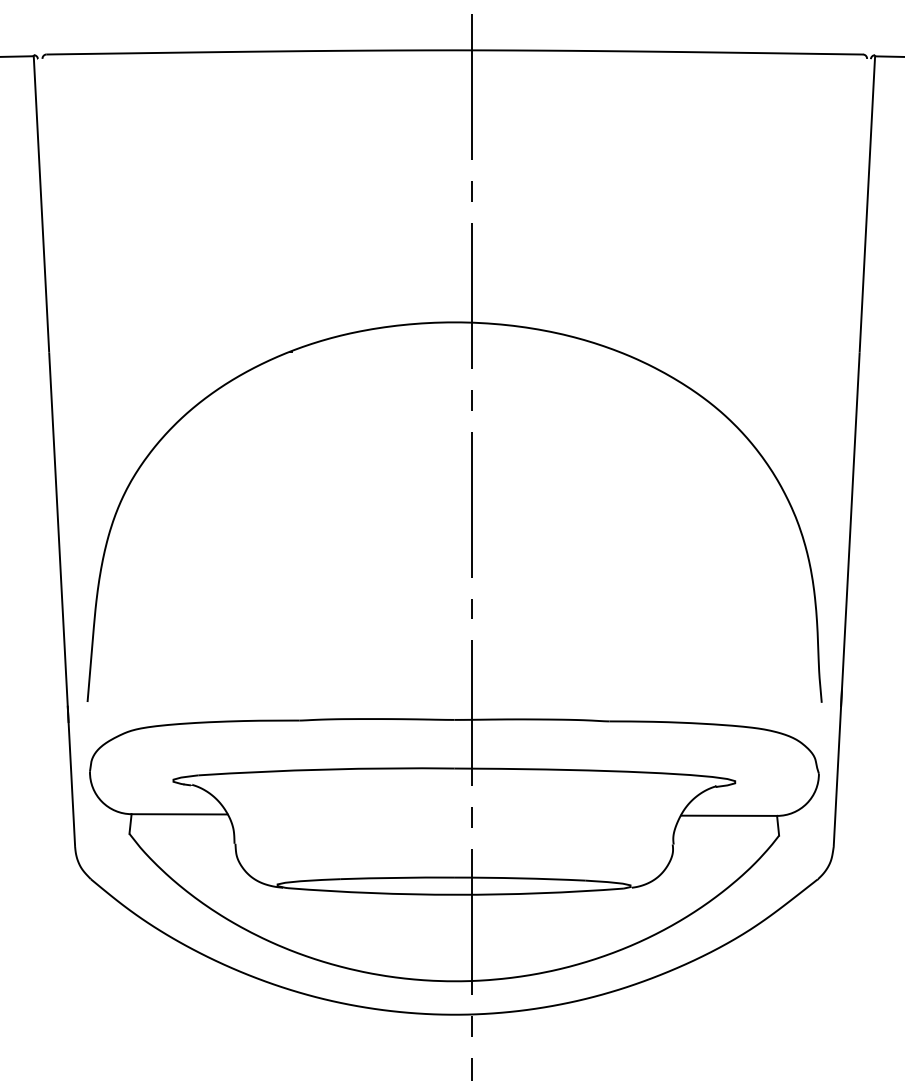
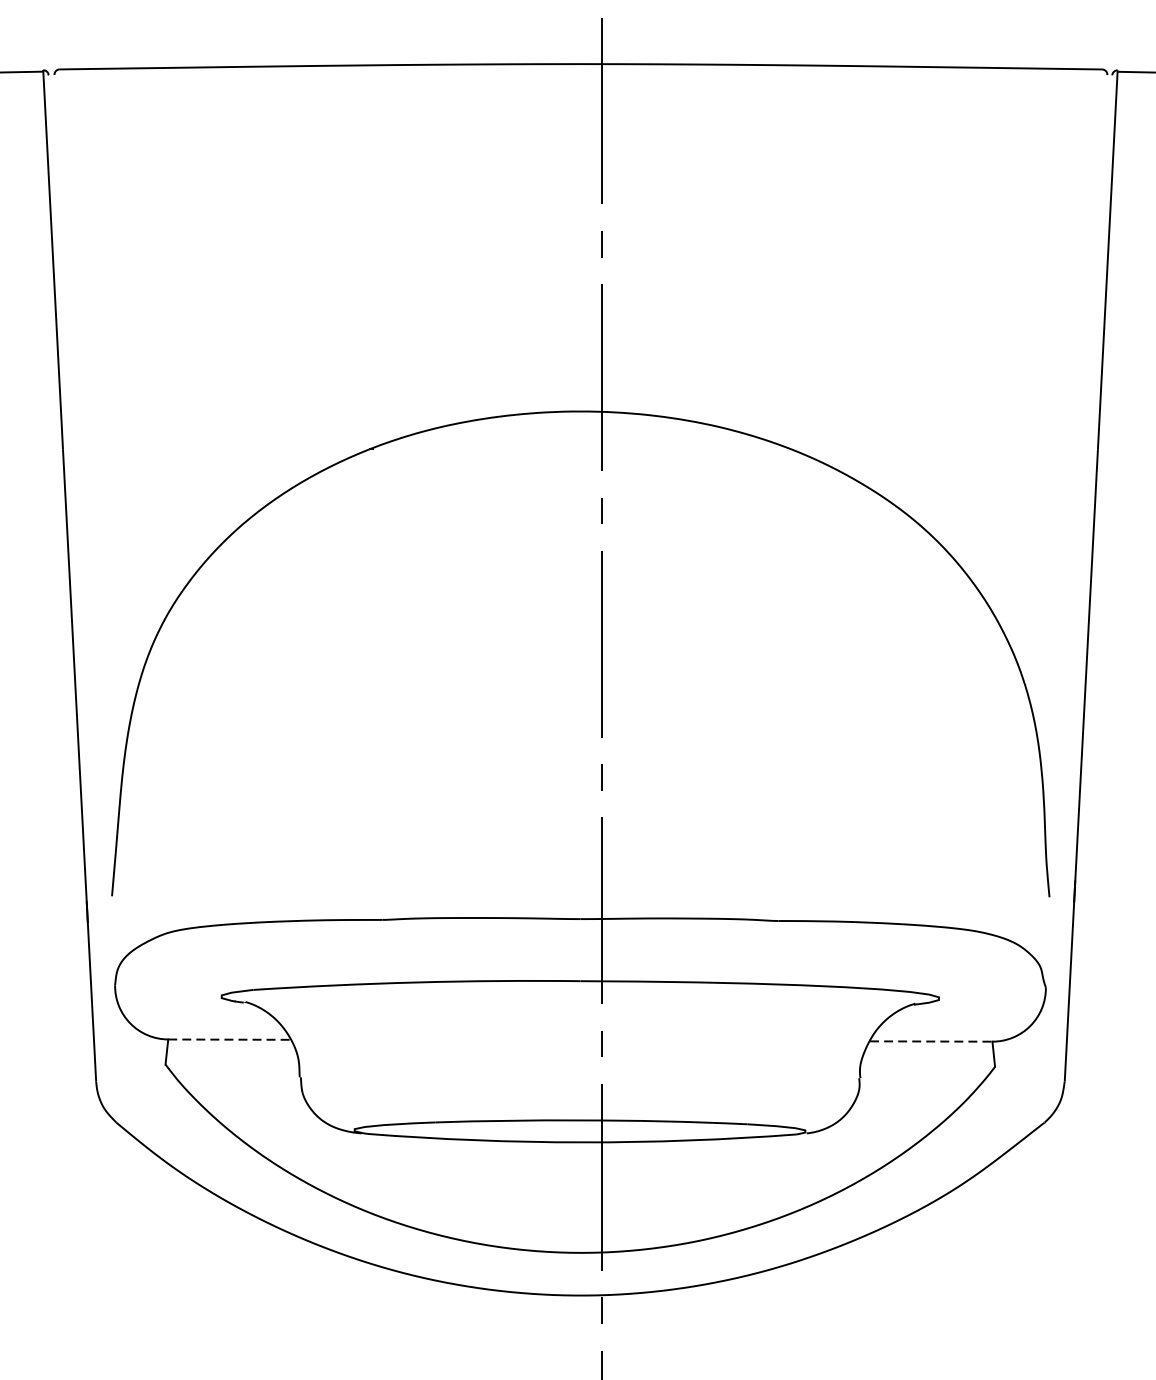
line: (179, 814) -> (229, 1039), solid -> dashed
line: (729, 815) -> (931, 1041), solid -> dashed

